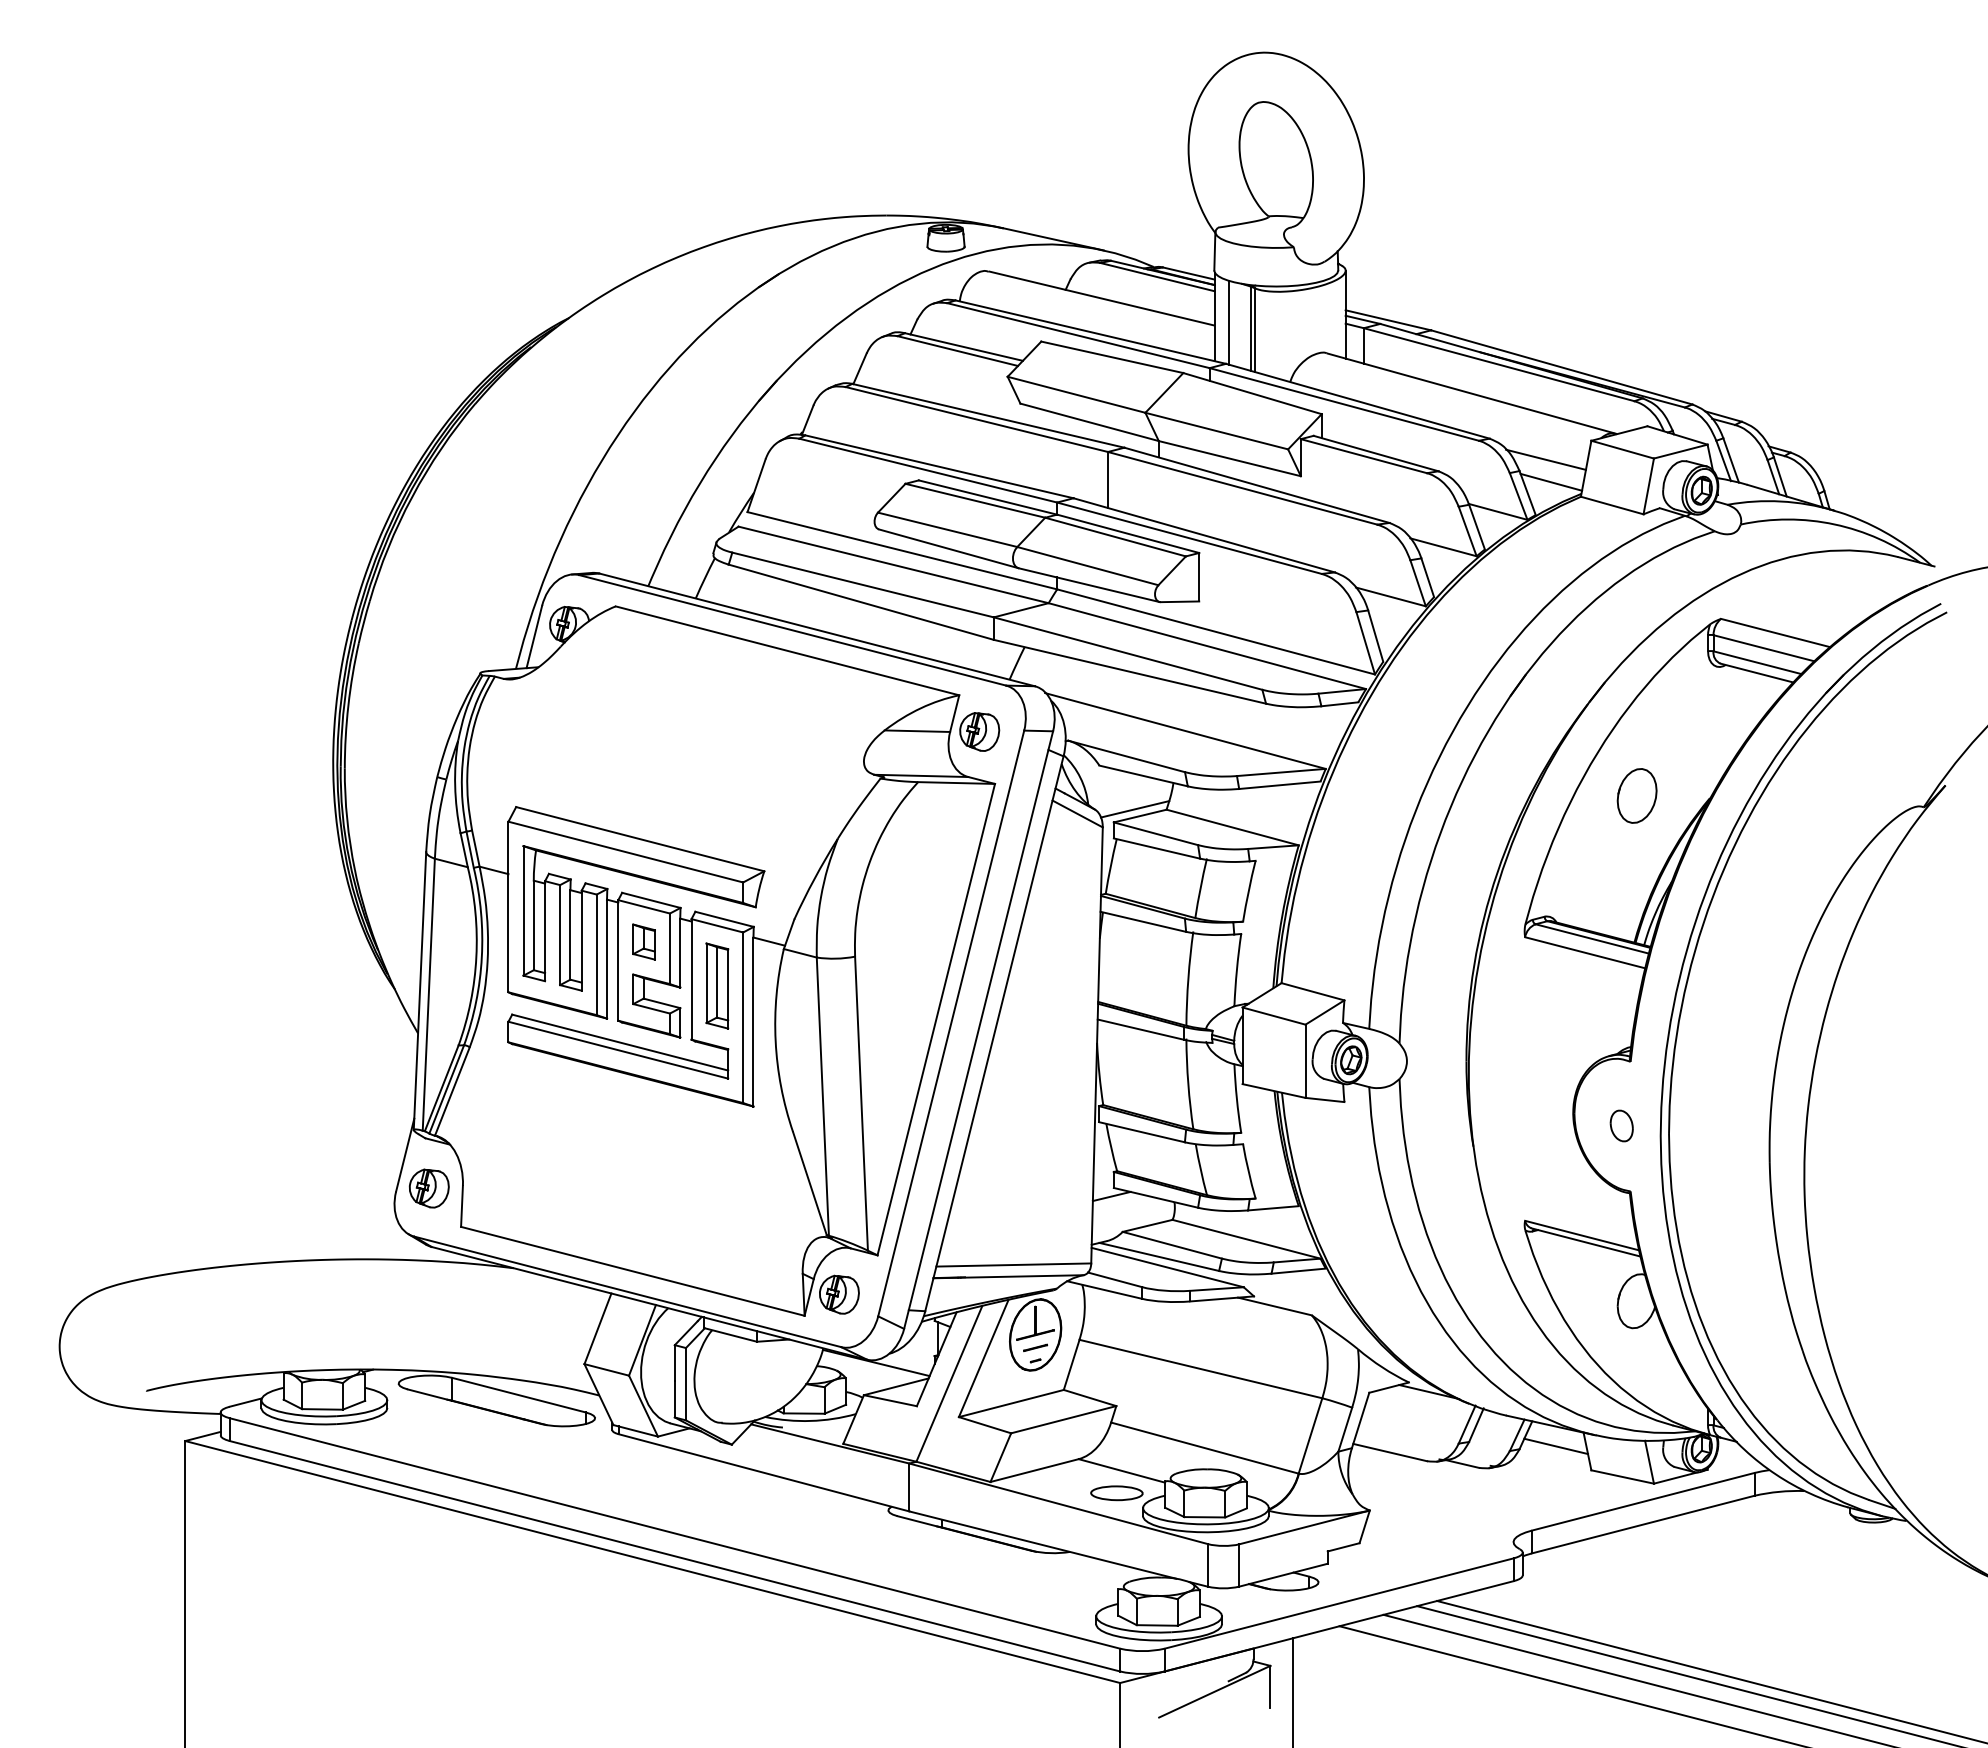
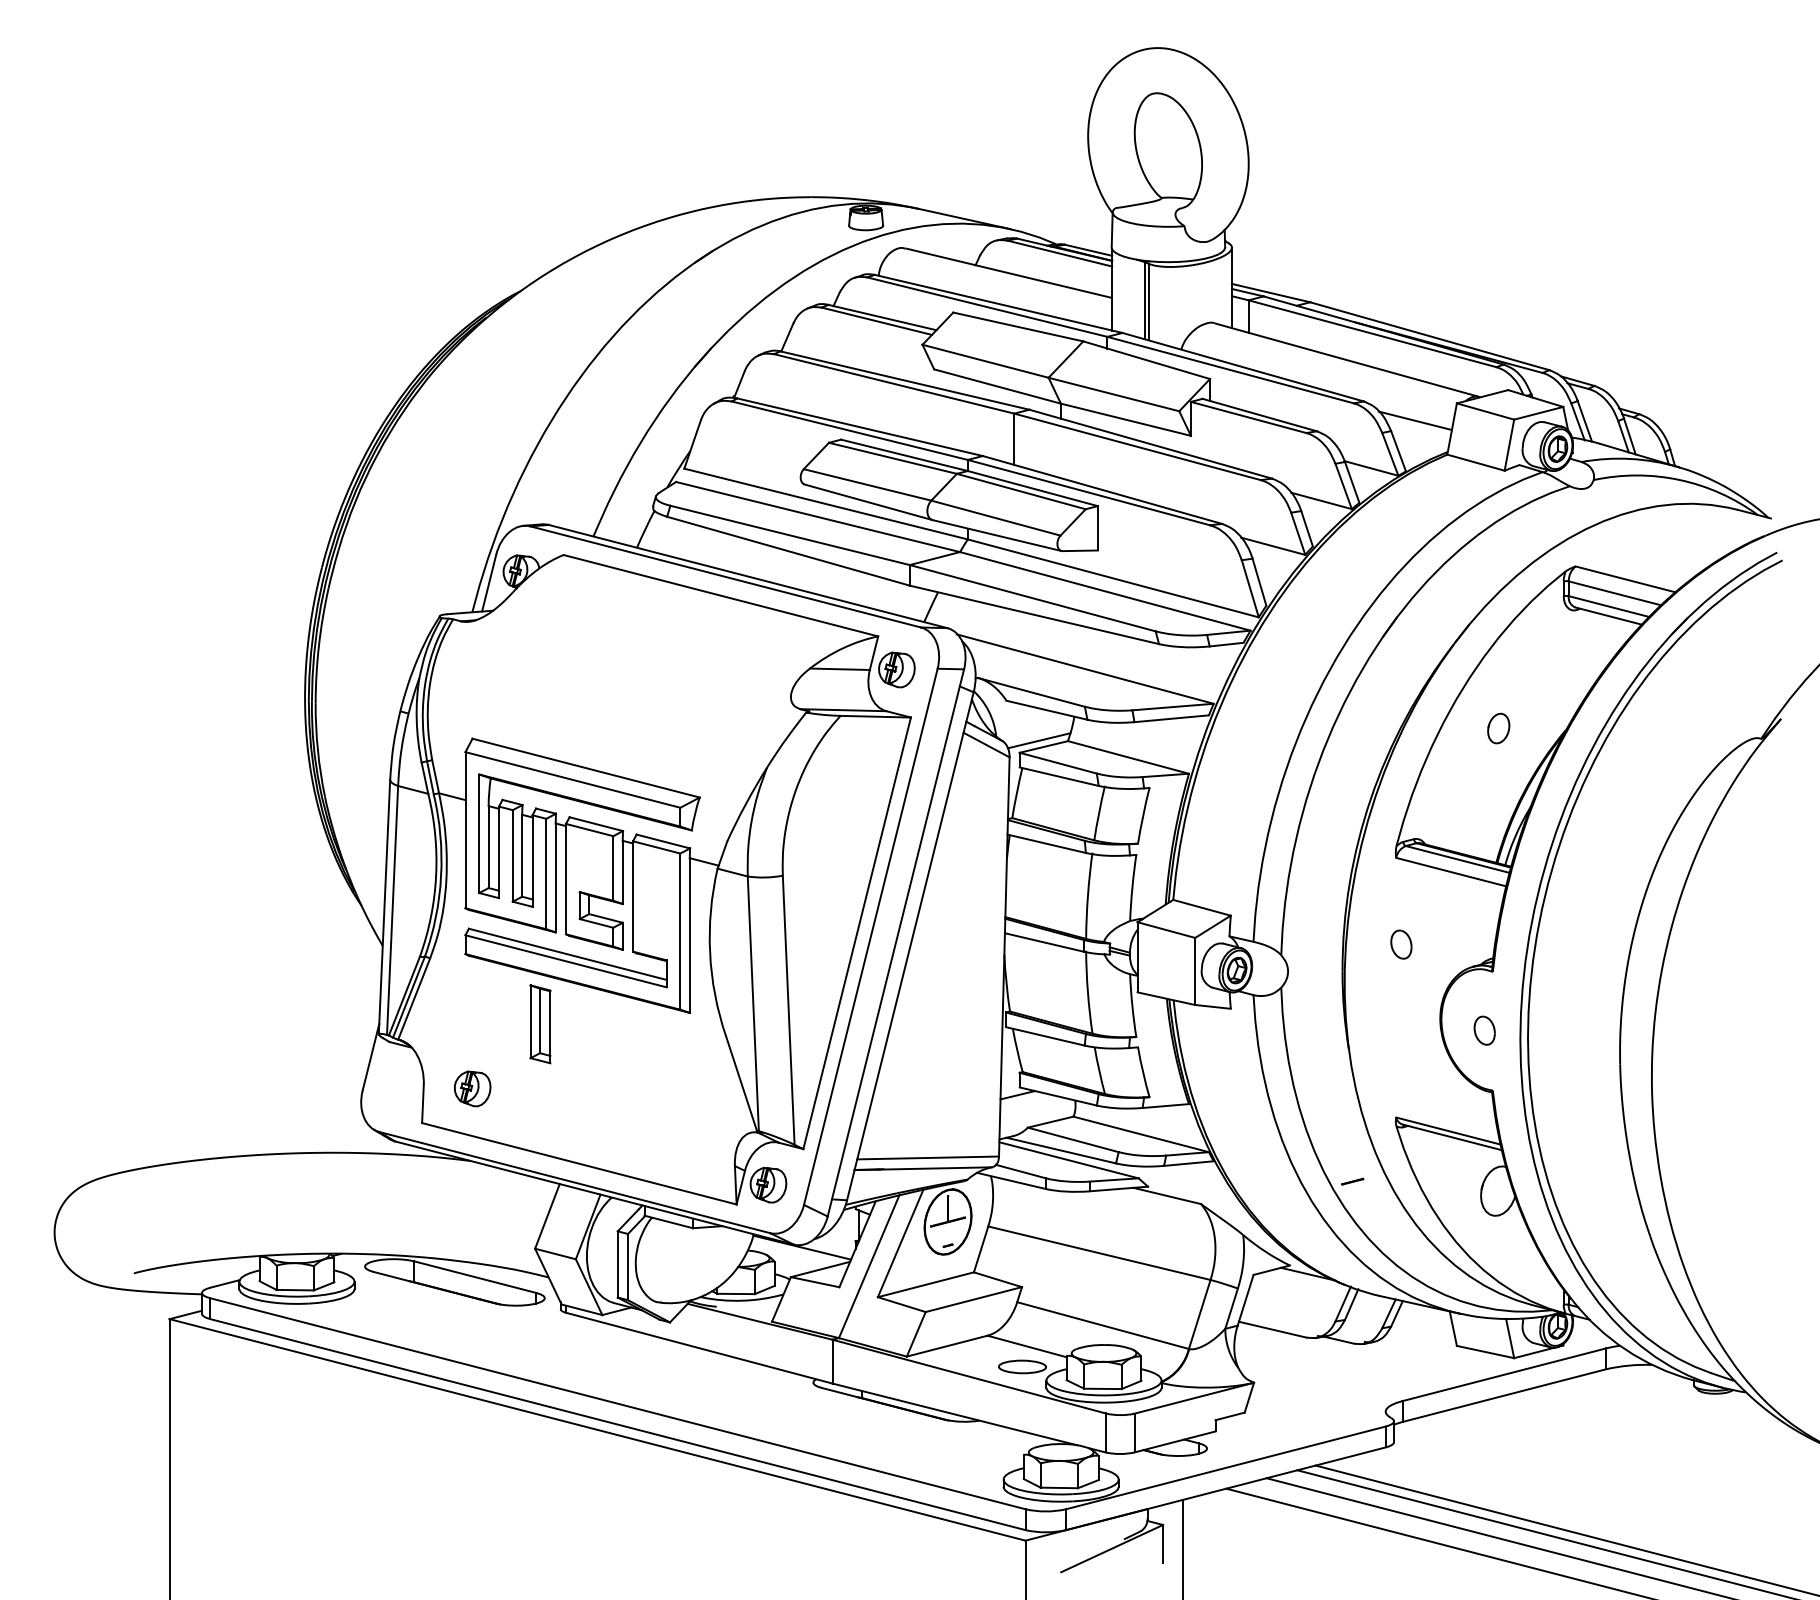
line: (1228, 322) -> (1124, 295), removed
line: (1551, 481) -> (1420, 440), removed
part: (1636, 795) -> (1498, 728), size x0.6
part: (643, 941) -> (589, 861), removed
part: (717, 985) -> (540, 1023), moved
part: (1530, 1031) -> (1401, 944), added
part: (428, 1188) -> (471, 1088), moved
line: (1035, 1347) -> (1352, 1181), moved
line: (1556, 1446) -> (1424, 1324), removed

